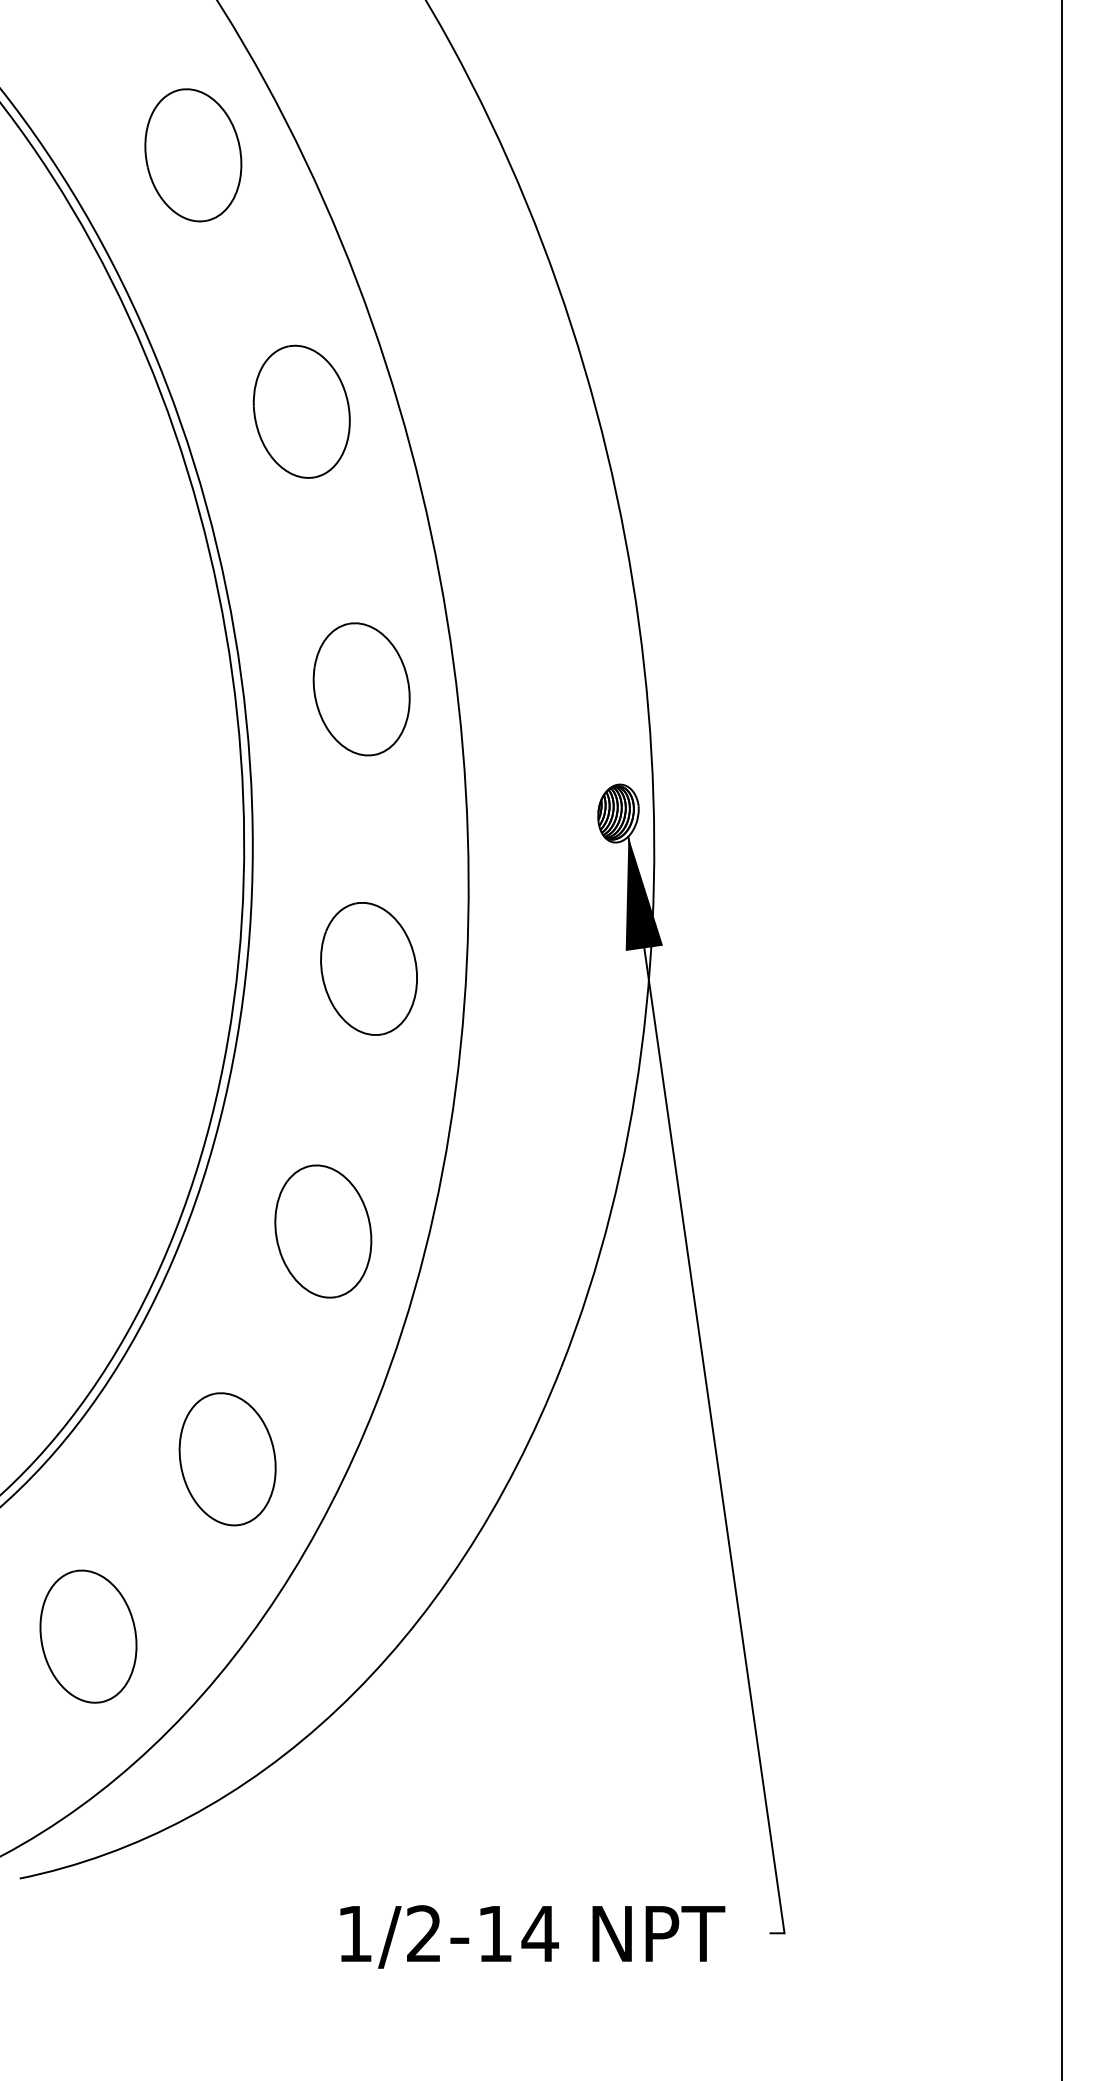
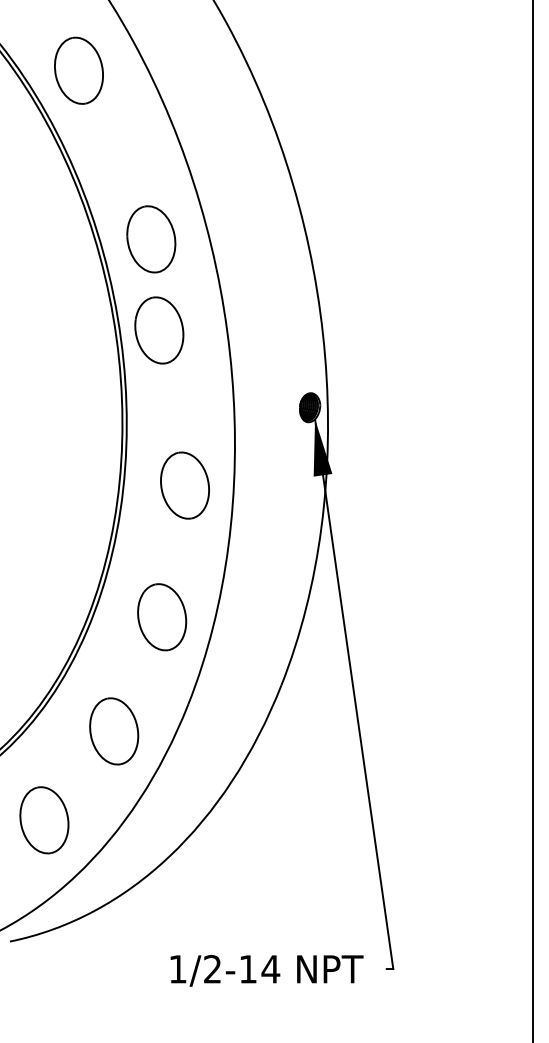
part: (192, 154) -> (78, 70), moved
part: (302, 412) -> (151, 239), moved
part: (361, 689) -> (159, 330), moved

